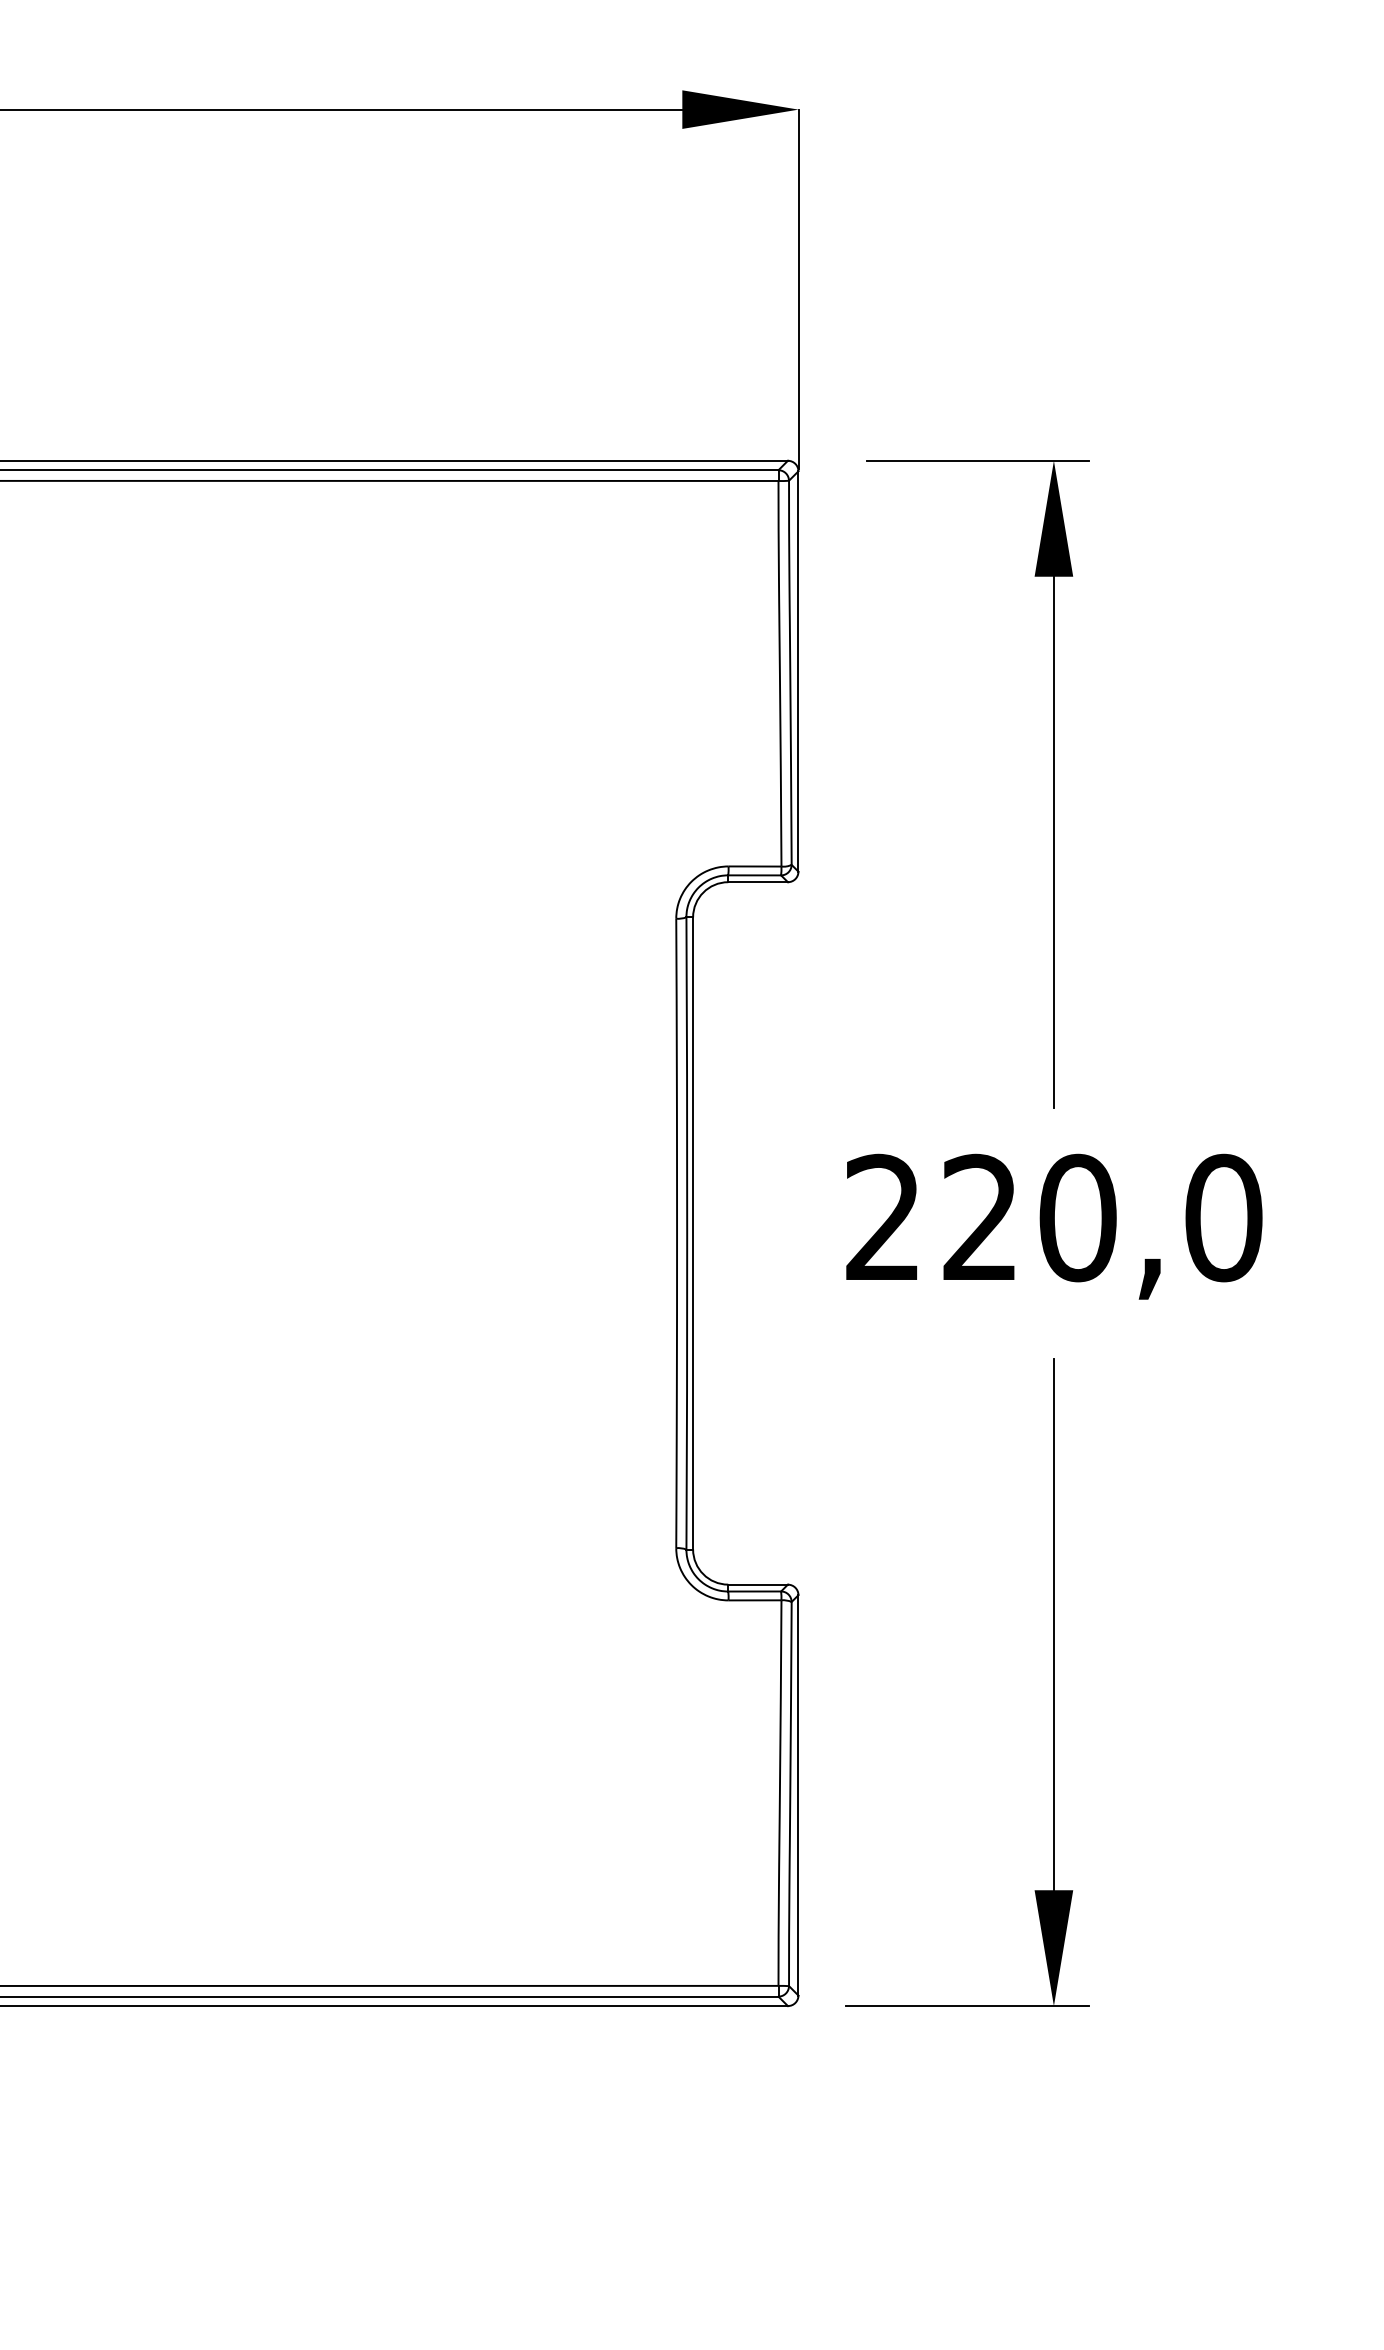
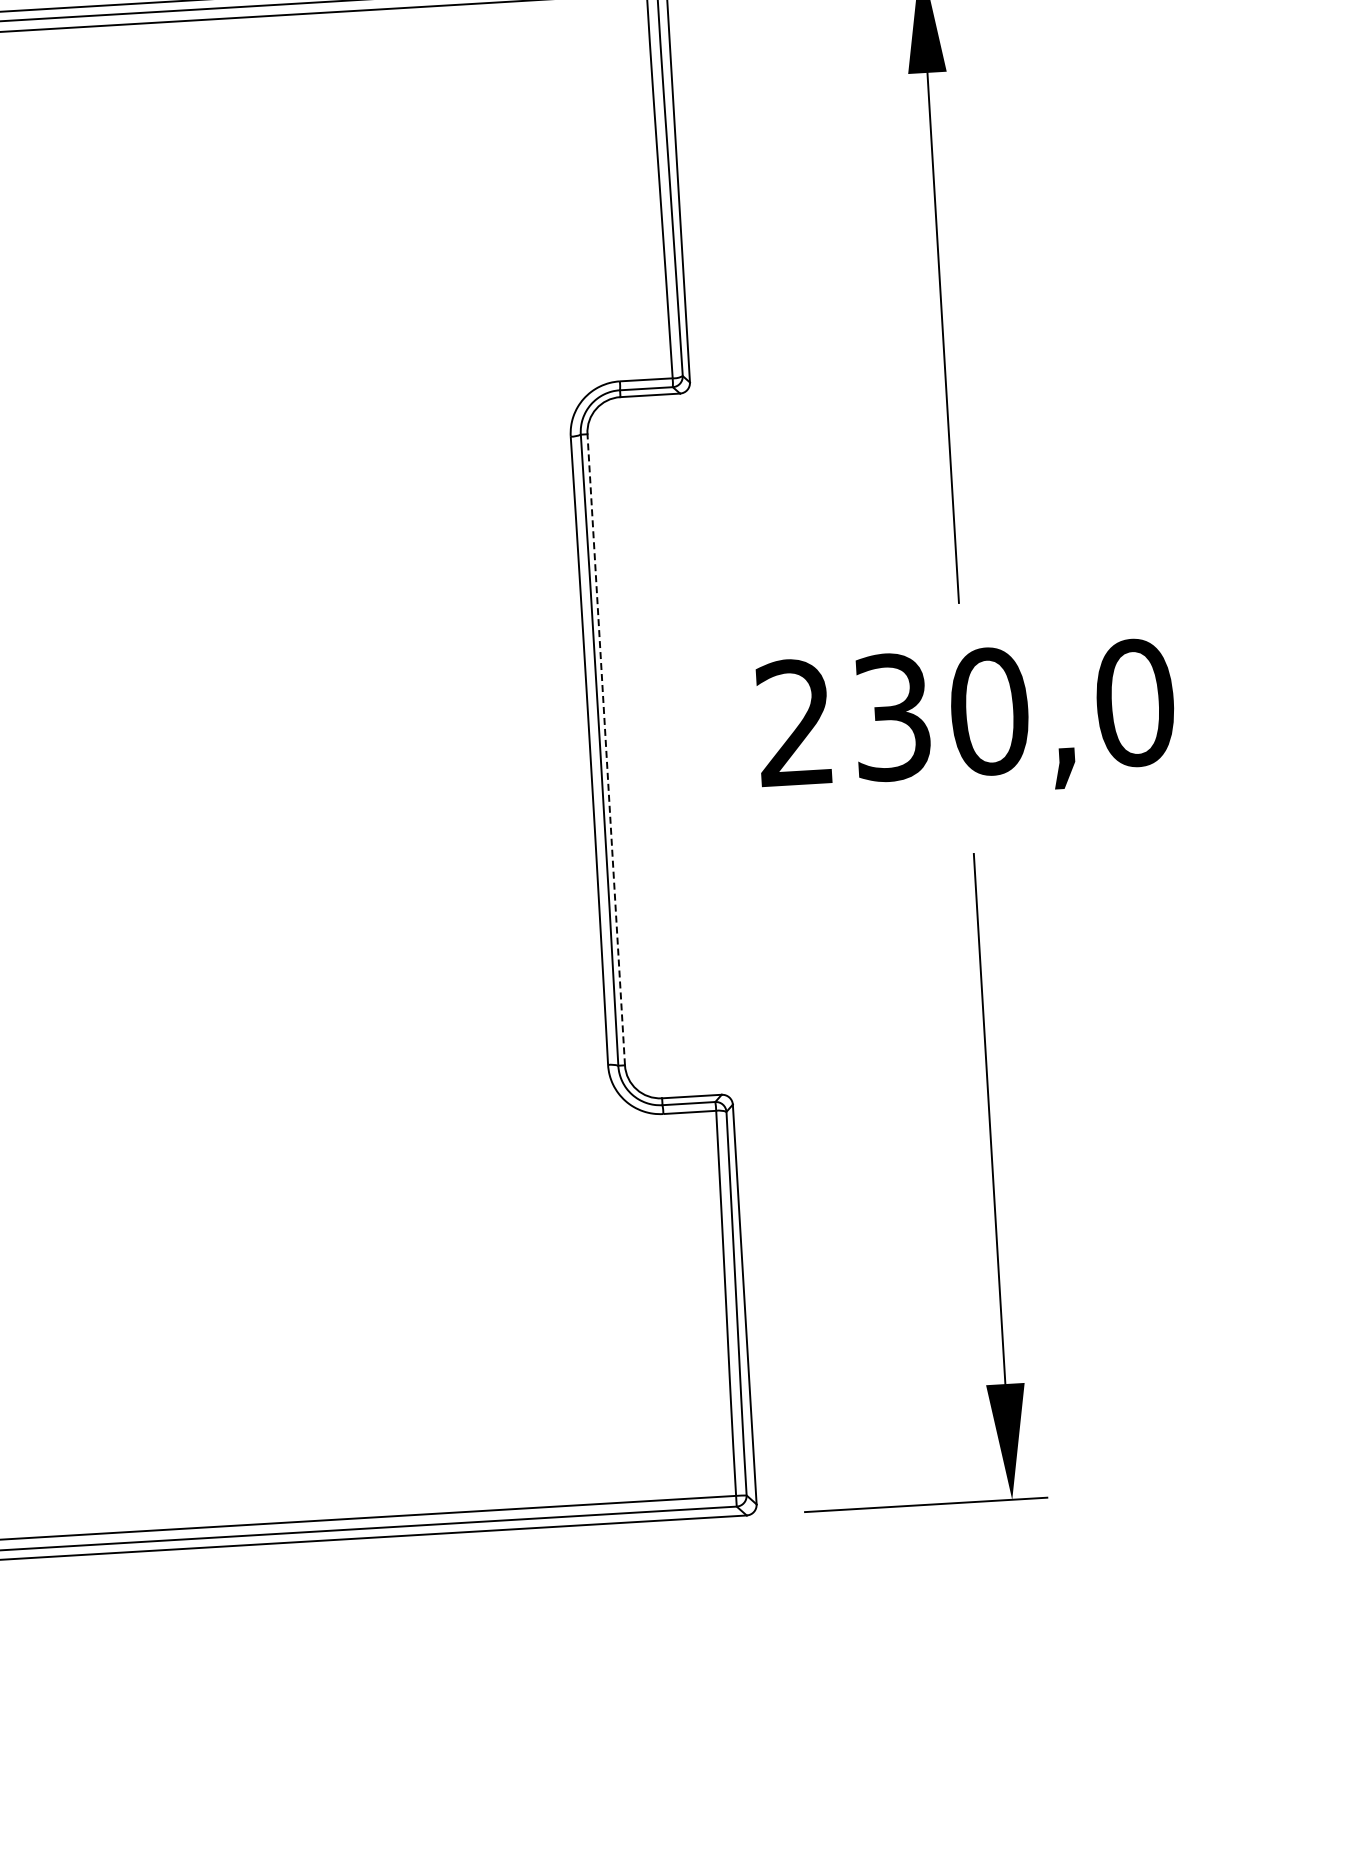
text: (980, 1218) -> (892, 717), 220,0 -> 230,0
line: (693, 1232) -> (606, 748), solid -> dashed

